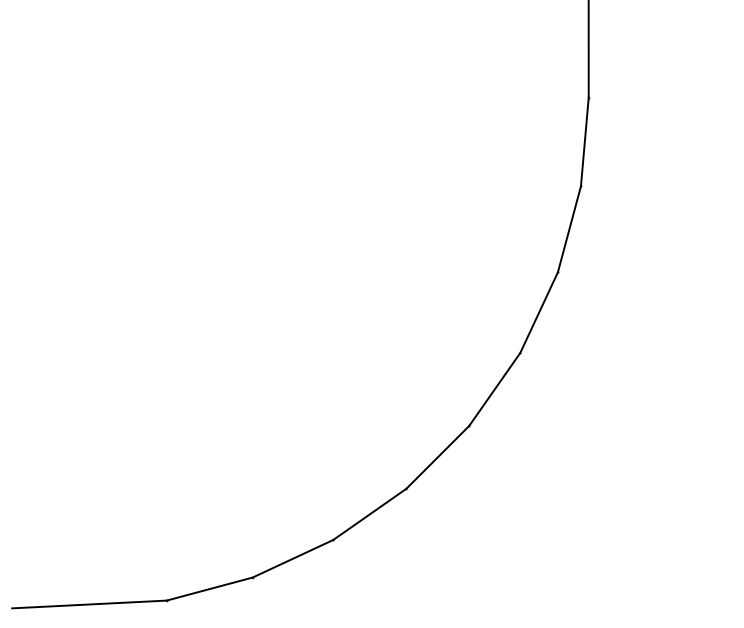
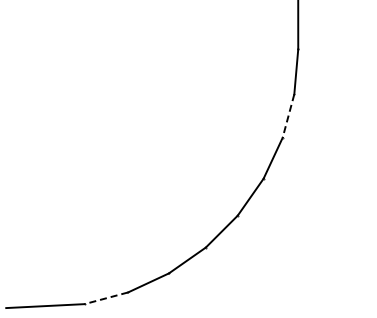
line: (569, 230) -> (288, 116), solid -> dashed
line: (210, 589) -> (106, 298), solid -> dashed

